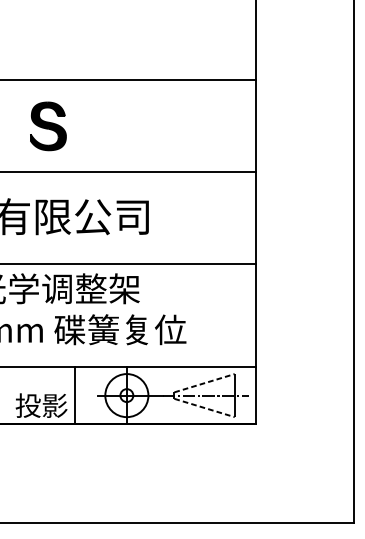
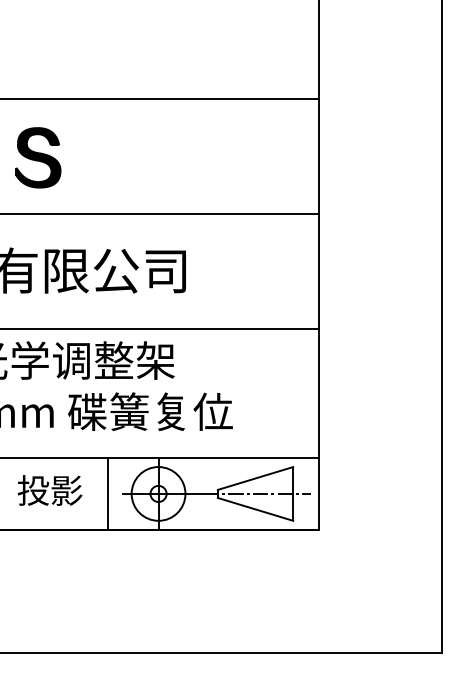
part: (48, 126) -> (38, 157), moved
line: (205, 383) -> (256, 478), dashed -> solid
line: (74, 395) -> (108, 493), moved
text: (41, 405) -> (49, 490), moved
line: (205, 408) -> (256, 509), dashed -> solid

